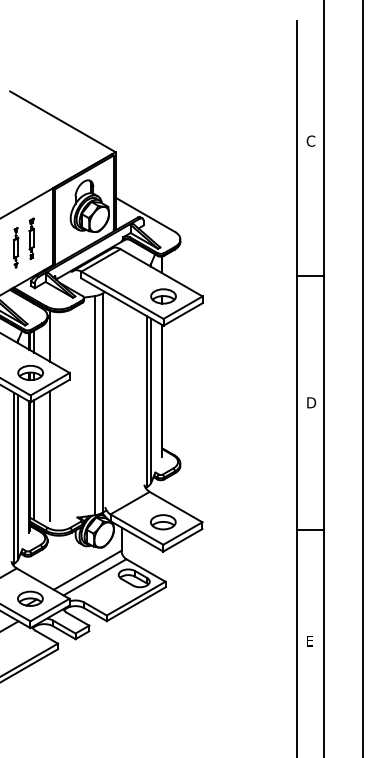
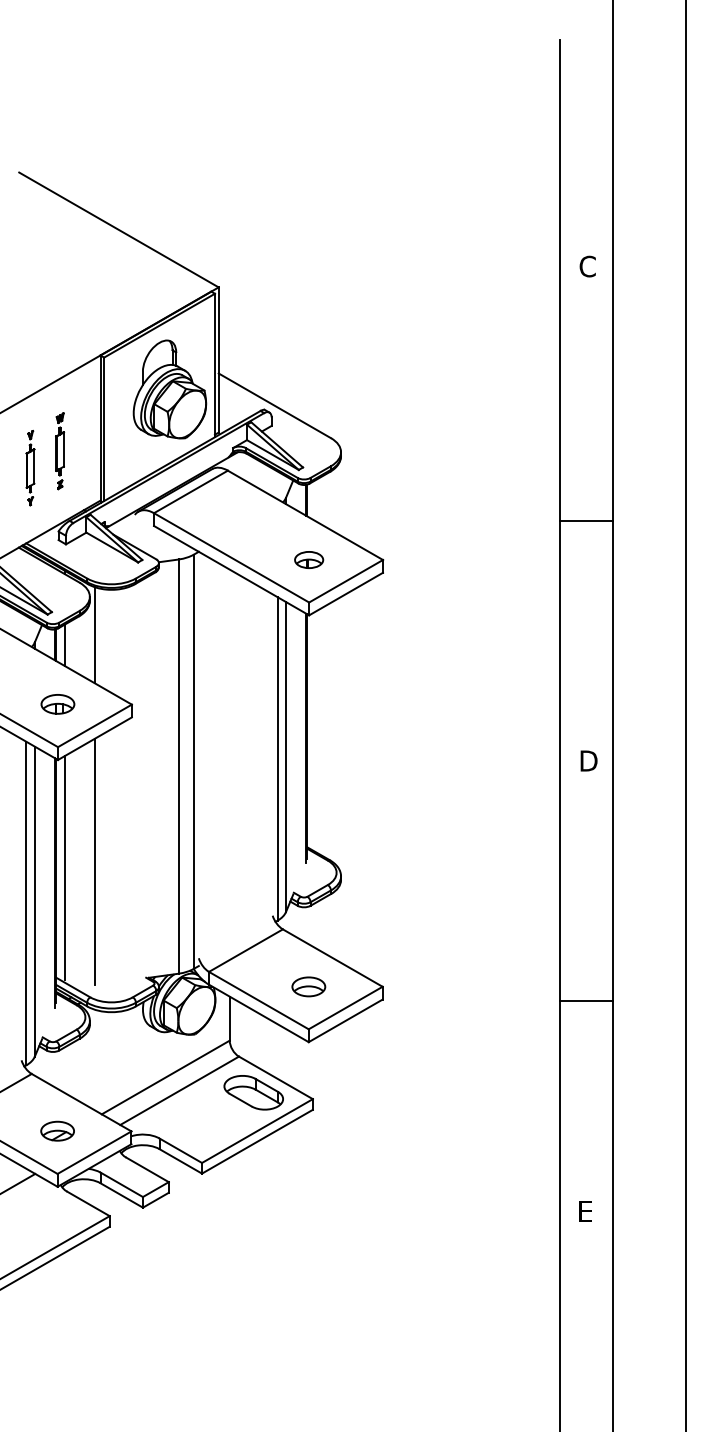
part: (163, 296) -> (309, 560), size x0.6
part: (30, 372) -> (57, 703), size x0.7
part: (163, 522) -> (309, 987), size x0.7
part: (30, 598) -> (57, 1130), size x0.7

